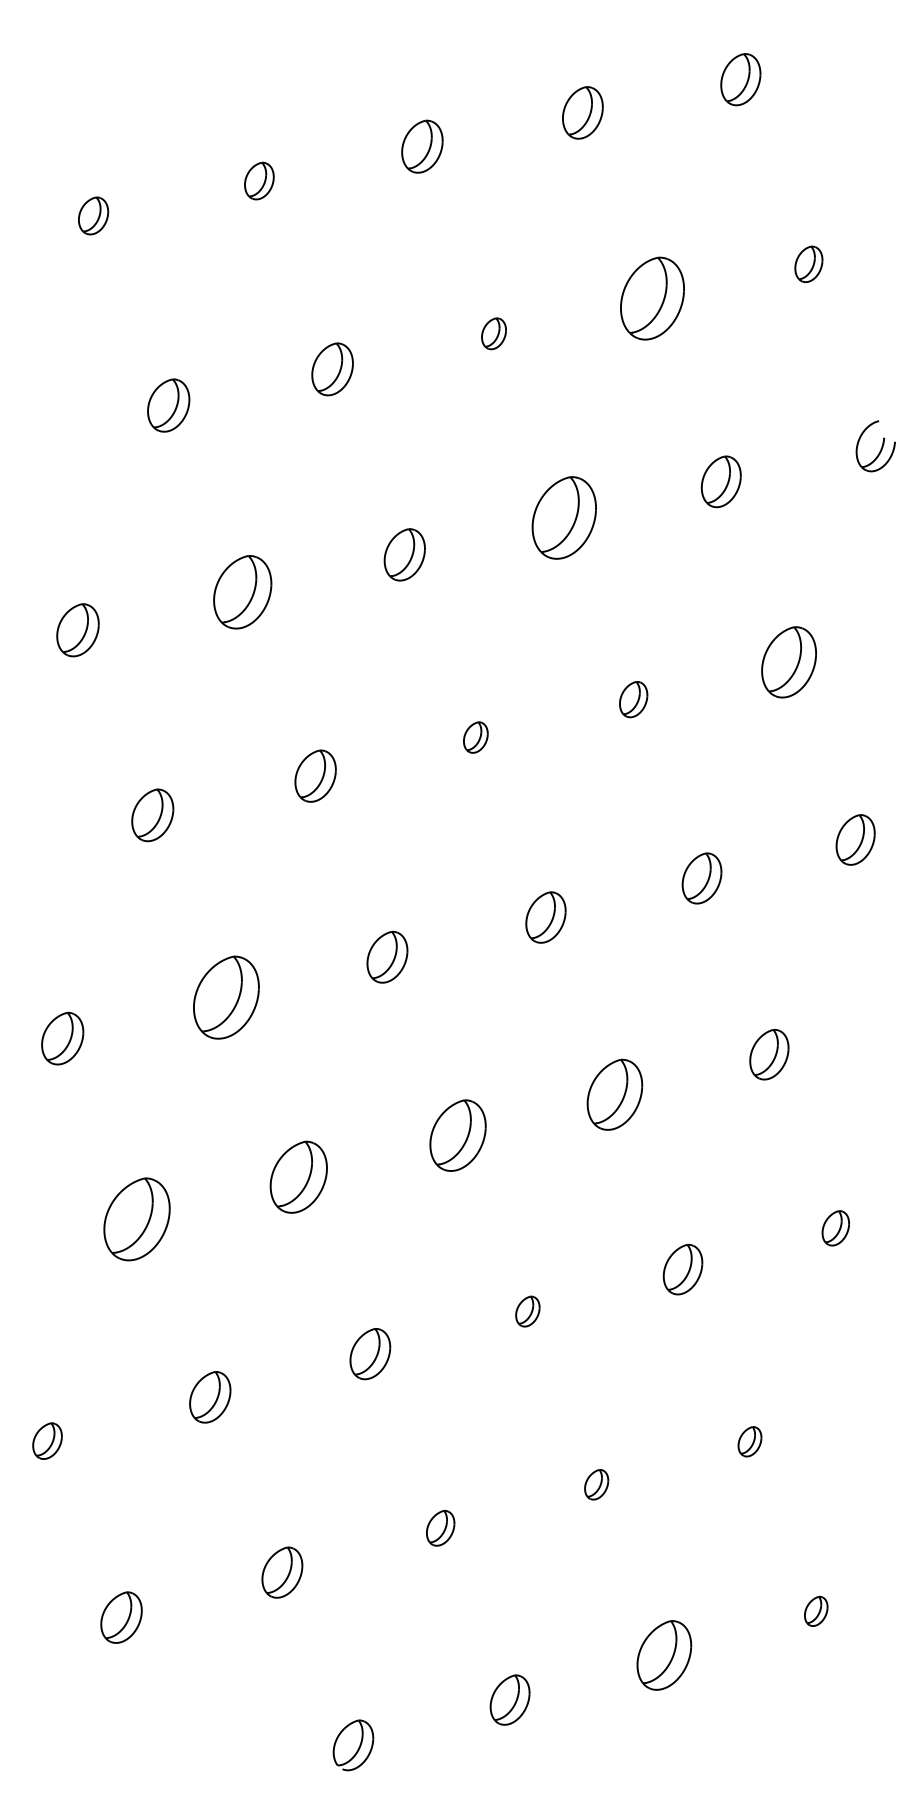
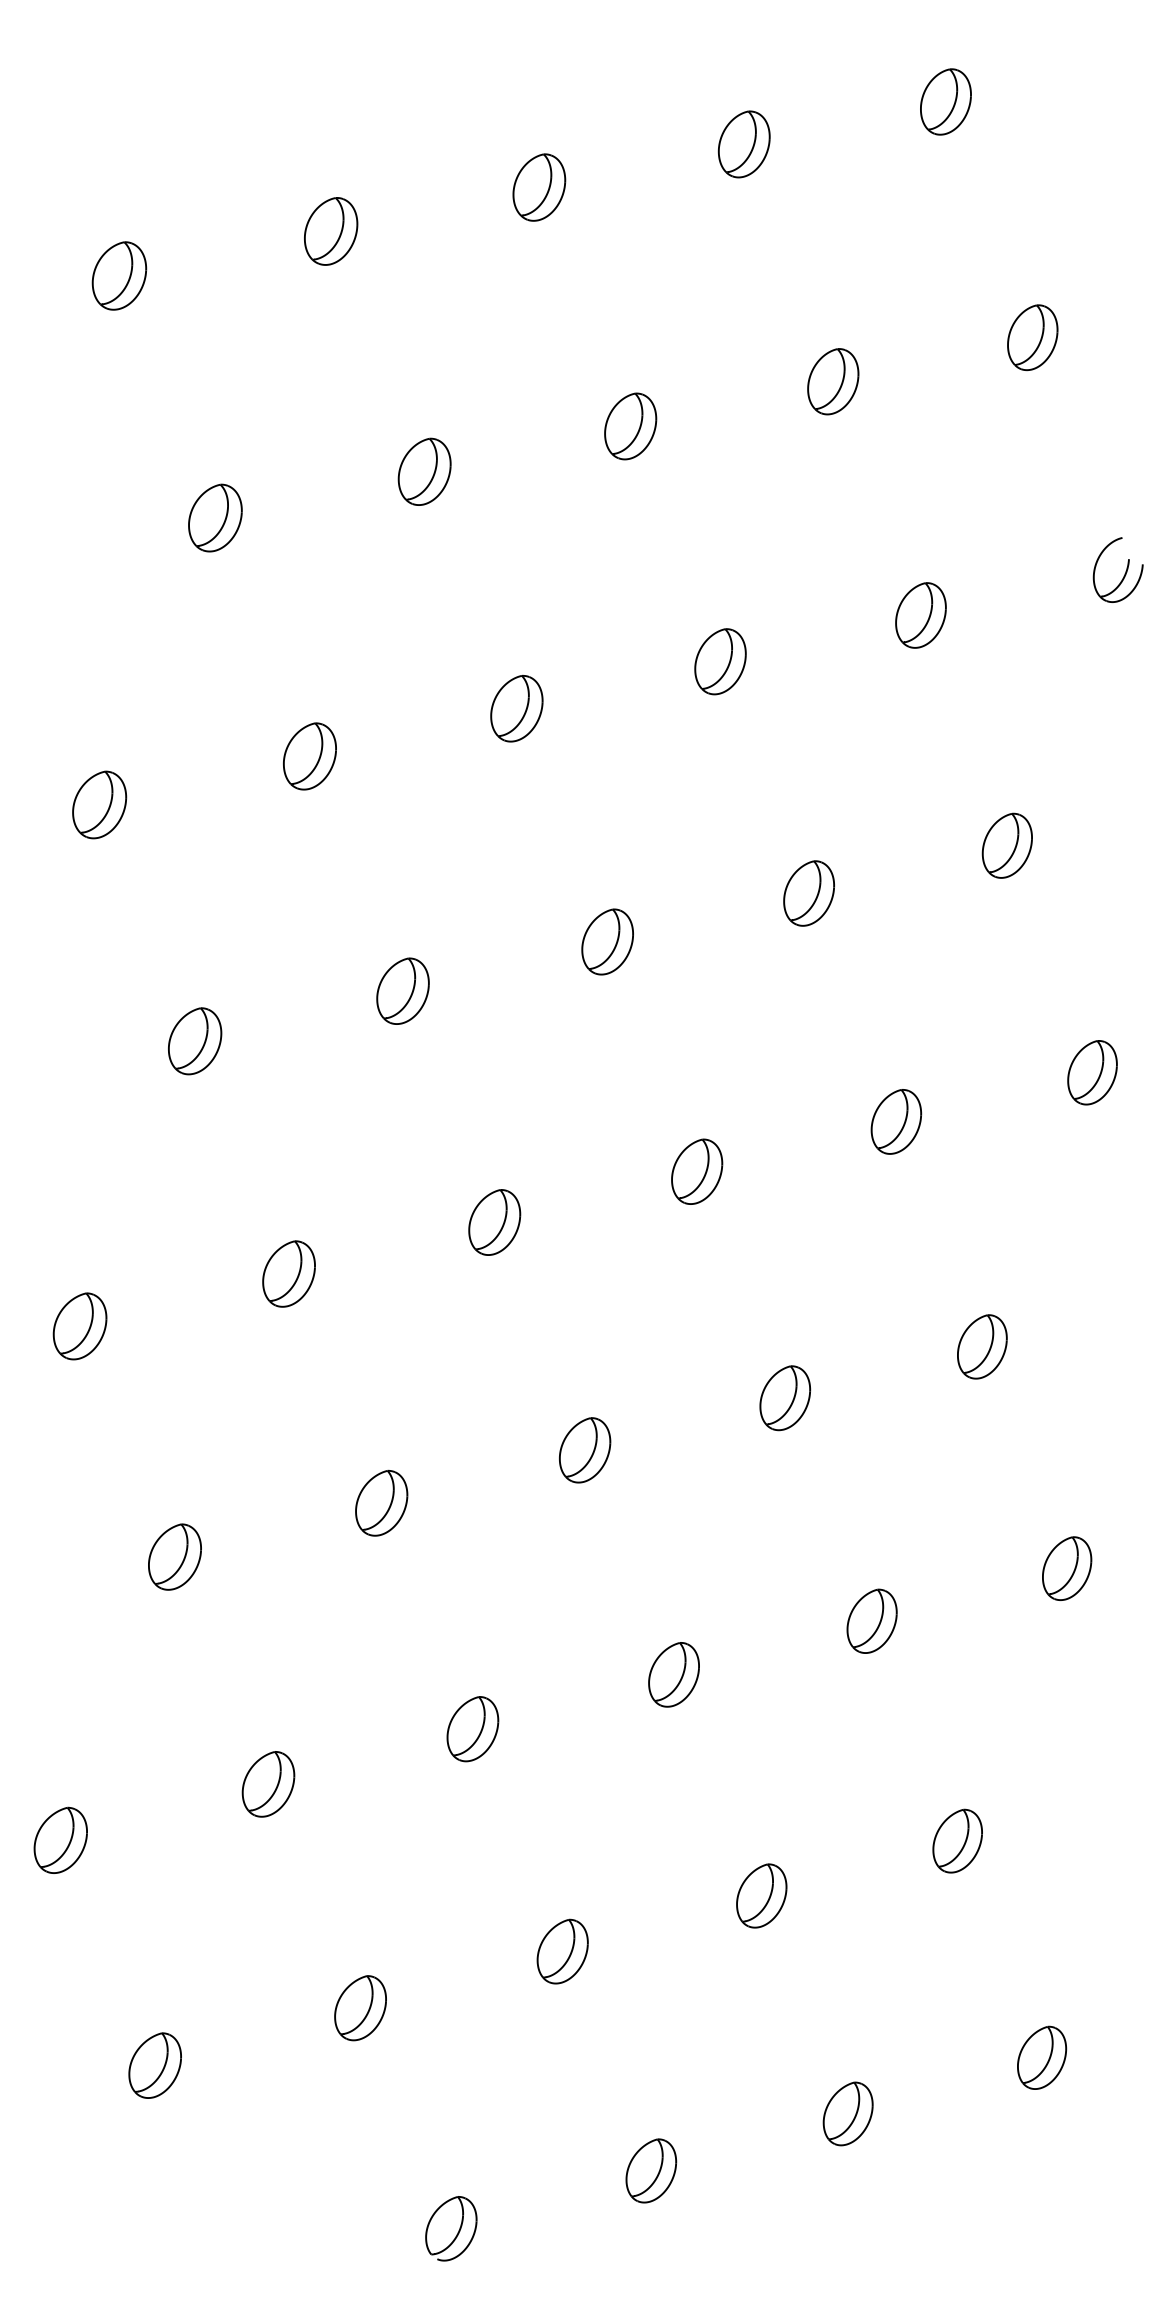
part: (259, 181) -> (331, 231), size x1.43
part: (93, 215) -> (119, 275), size x1.43
part: (808, 264) -> (1032, 337), size x1.43
part: (652, 298) -> (833, 381), size x0.62
part: (493, 333) -> (630, 426), size x1.67
part: (564, 517) -> (720, 661), size x0.62
part: (242, 592) -> (309, 756), size x0.71
part: (788, 661) -> (1006, 845), size x0.71
part: (633, 699) -> (808, 893), size x1.43
part: (475, 737) -> (607, 941), size x1.67
part: (225, 997) -> (288, 1273), size x0.62
part: (615, 1095) -> (785, 1398), size x0.71
part: (458, 1135) -> (585, 1450), size x0.71
part: (298, 1176) -> (381, 1502), size x0.71
part: (136, 1218) -> (174, 1556), size x0.62
part: (836, 1228) -> (1067, 1568), size x1.43
part: (527, 1311) -> (673, 1674), size x1.67
part: (47, 1440) -> (60, 1839), size x1.43
part: (749, 1441) -> (957, 1840), size x1.67
part: (596, 1484) -> (761, 1895), size x1.67
part: (440, 1528) -> (562, 1951), size x1.43
part: (816, 1611) -> (1042, 2057), size x1.67
part: (663, 1655) -> (847, 2113), size x0.71

